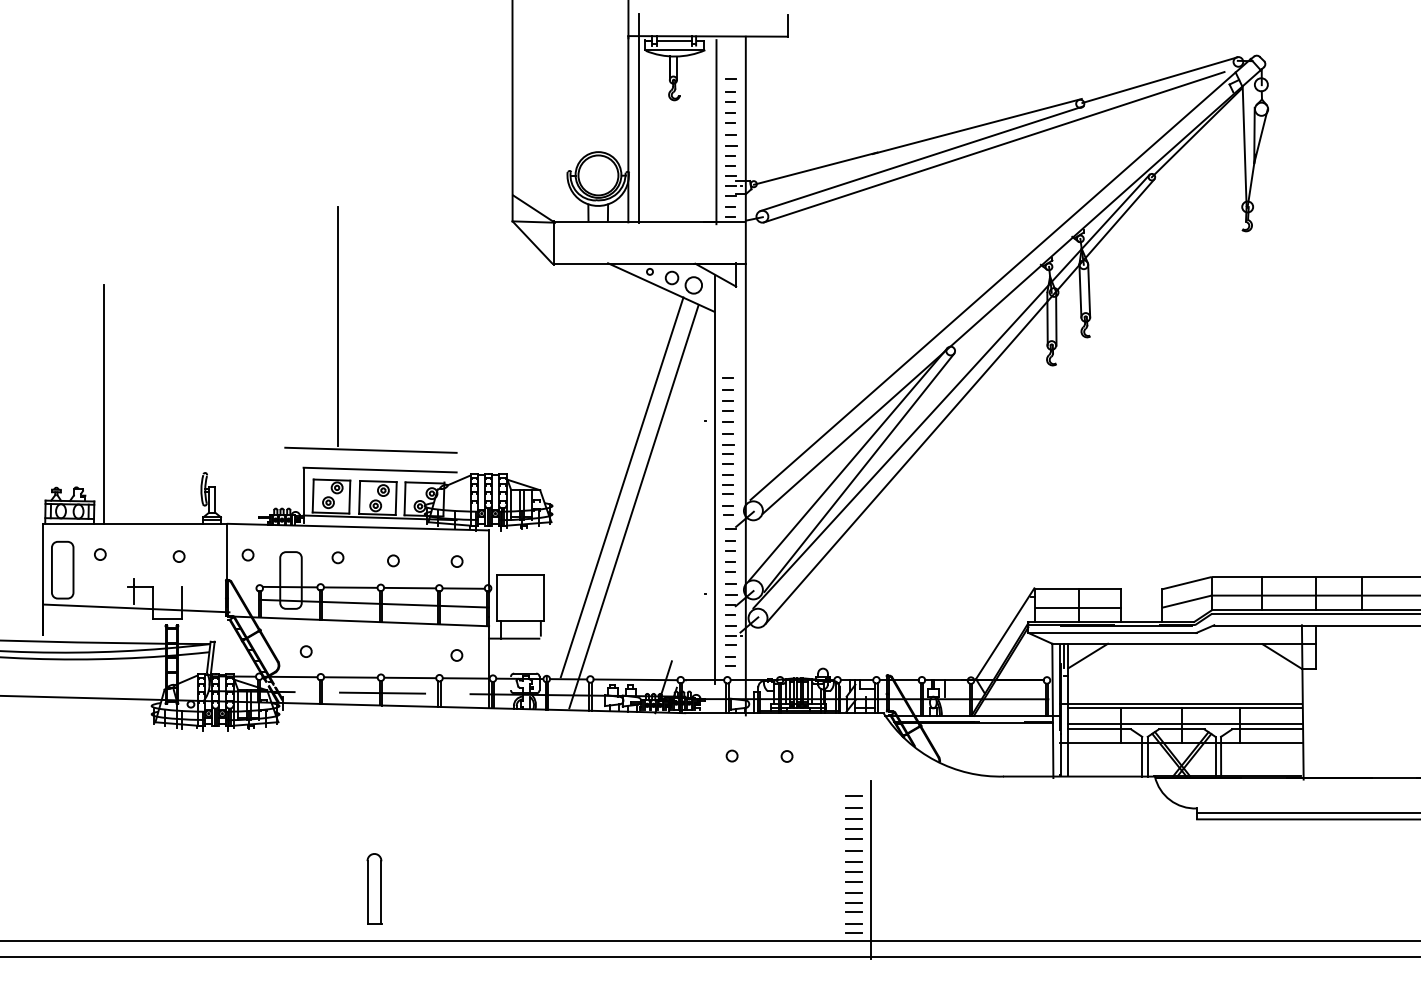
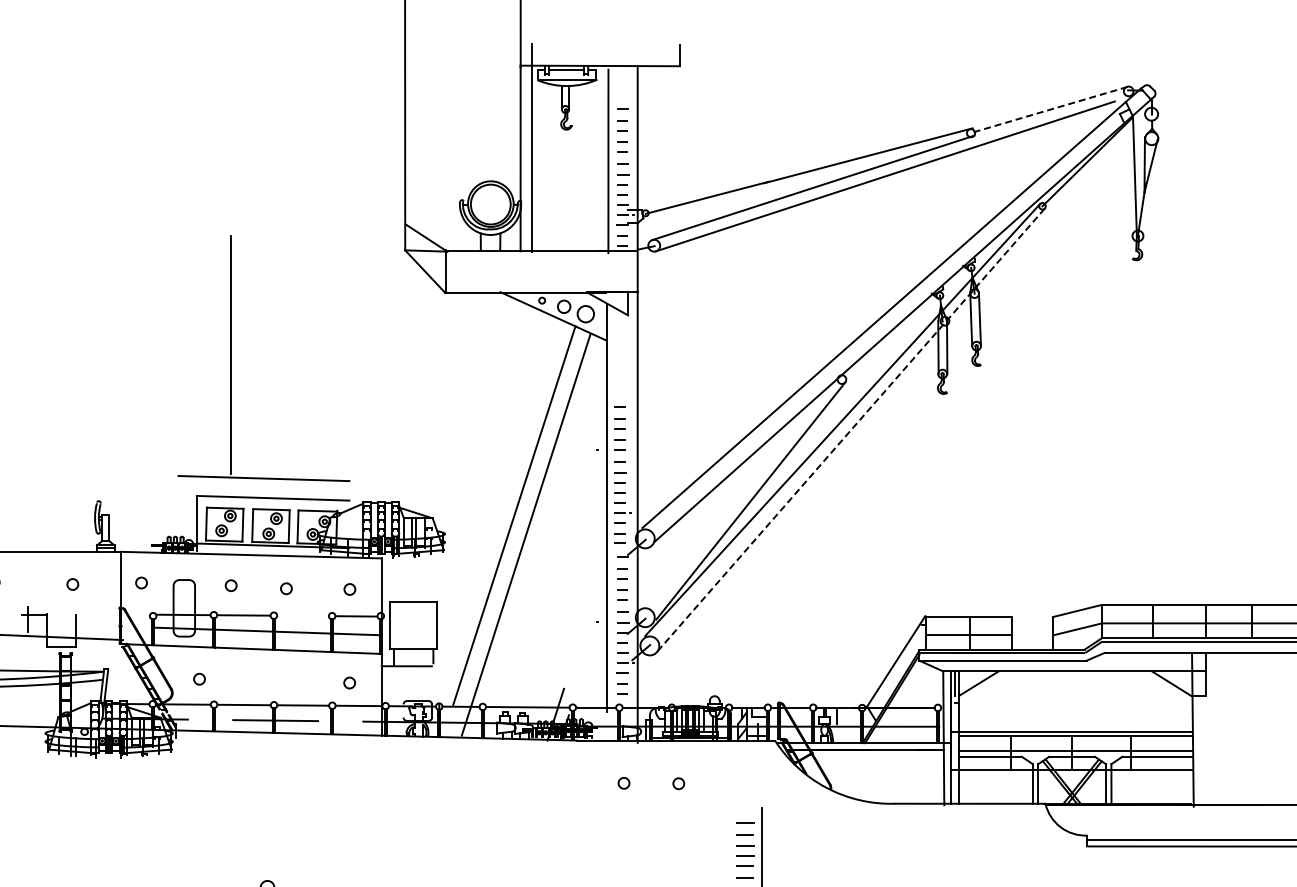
line: (1159, 80) -> (1050, 109), solid -> dashed
line: (960, 401) -> (851, 429), solid -> dashed
line: (848, 464) -> (740, 492), removed
line: (410, 587) -> (303, 615), removed

